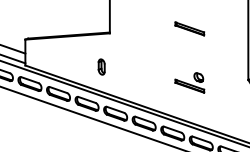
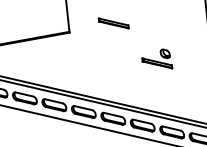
part: (189, 28) -> (113, 23), moved
part: (101, 66) -> (64, 66), removed
part: (189, 82) -> (156, 59), moved

